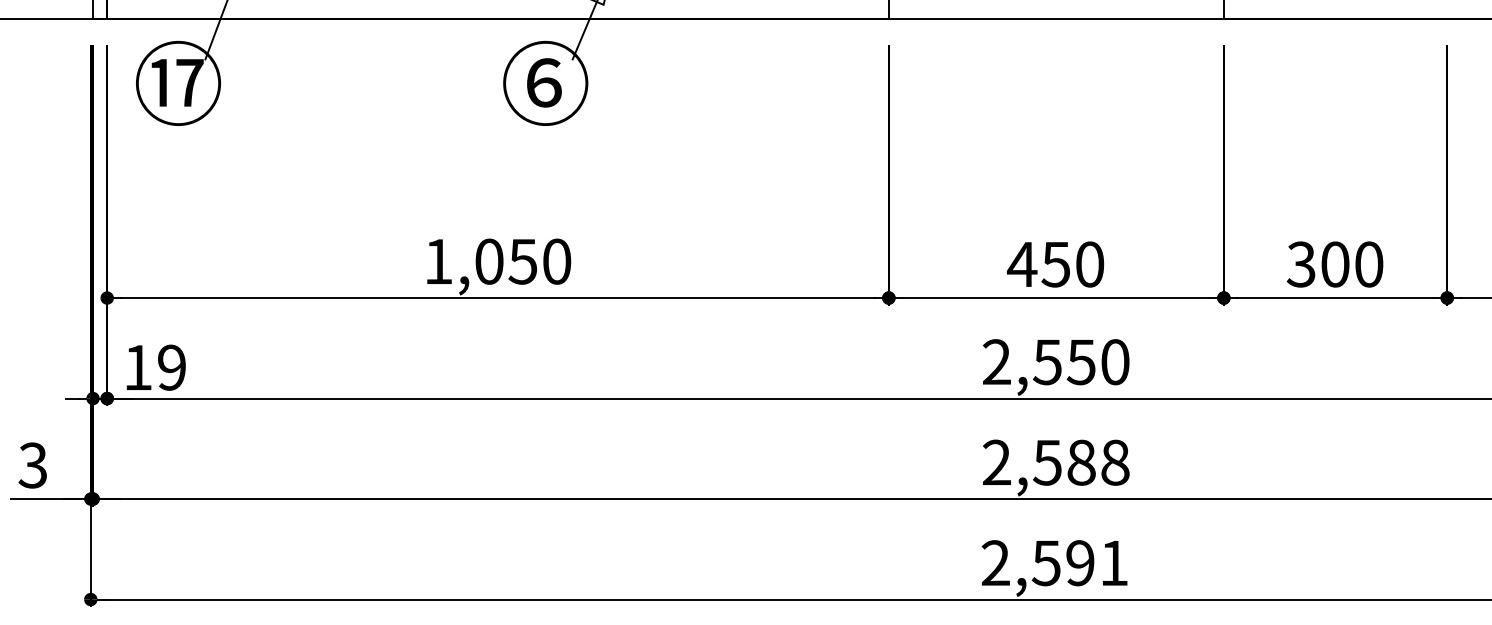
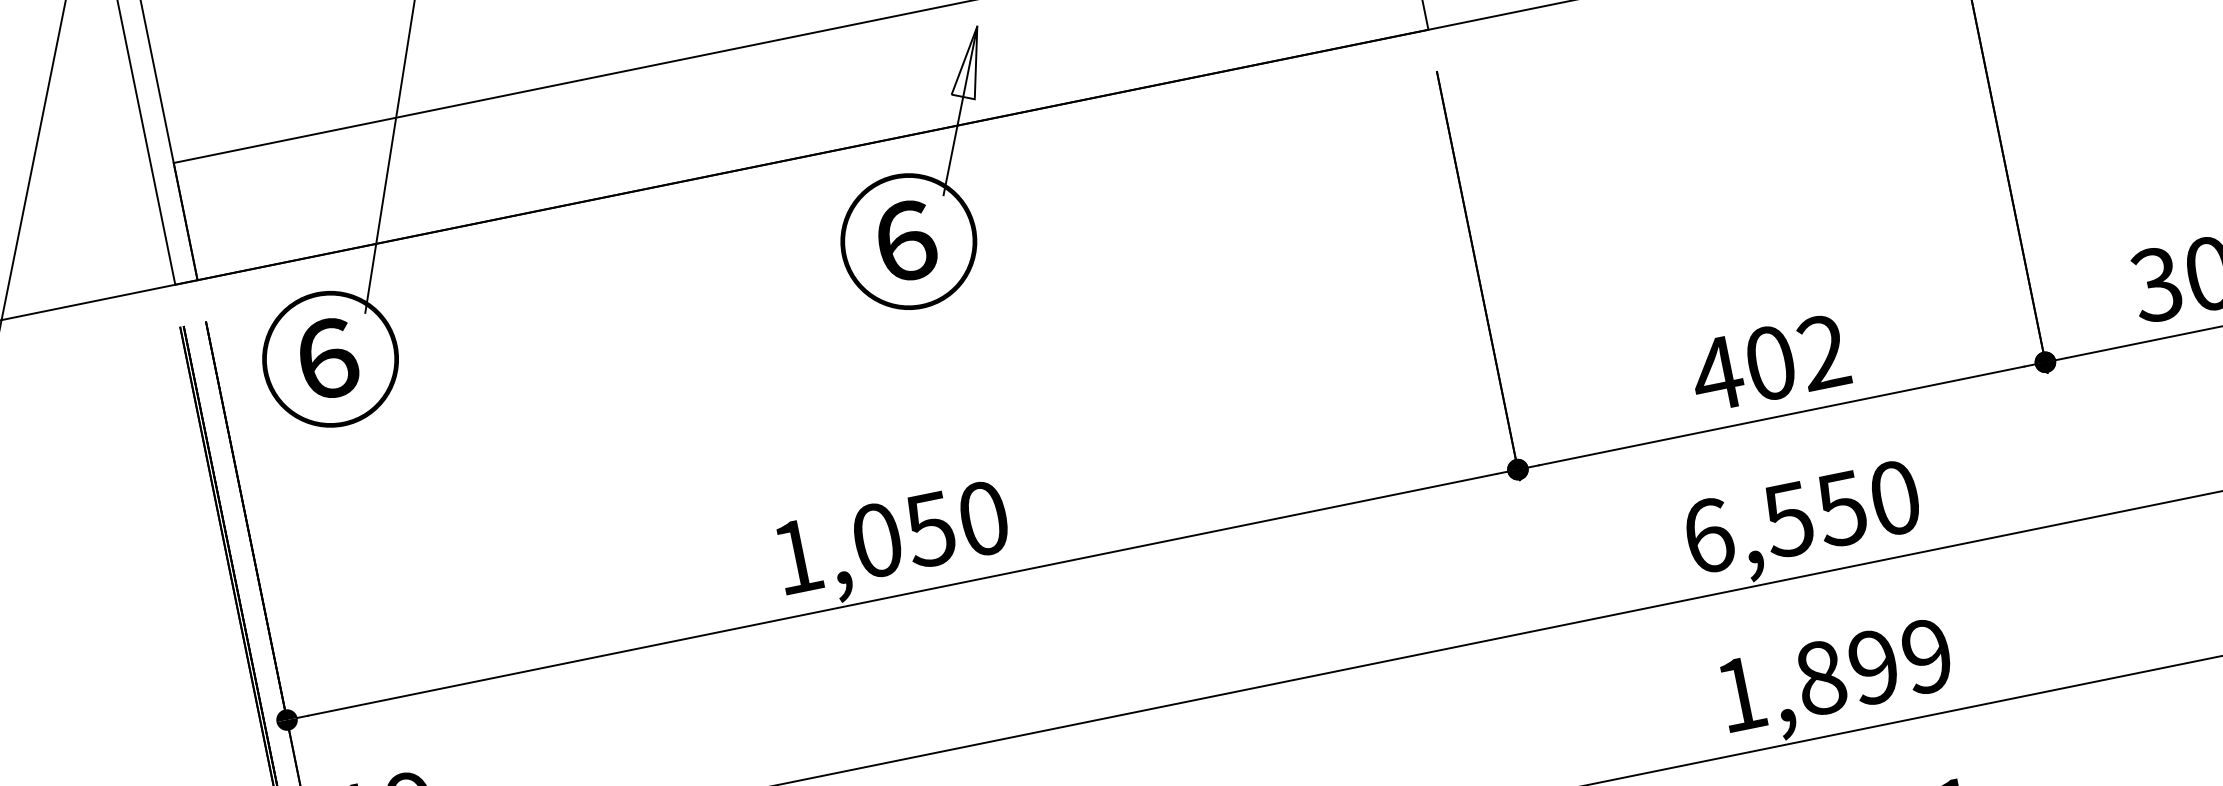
text: (177, 82) -> (328, 358), ⑰ -> ⑥
text: (1072, 264) -> (1796, 357), 450 -> 402
text: (997, 362) -> (1709, 536), 2,550 -> 6,550
text: (1056, 462) -> (1834, 674), 2,588 -> 1,899

